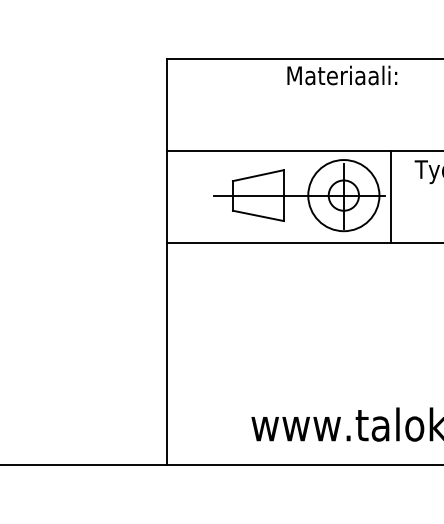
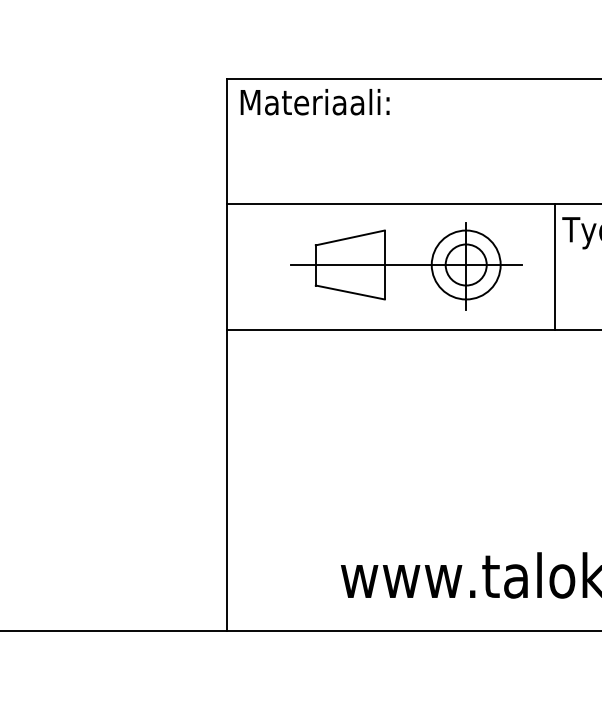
text: (341, 75) -> (314, 102), moved
circle: (343, 195) -> (465, 264), size x0.71
line: (391, 196) -> (555, 266), moved

